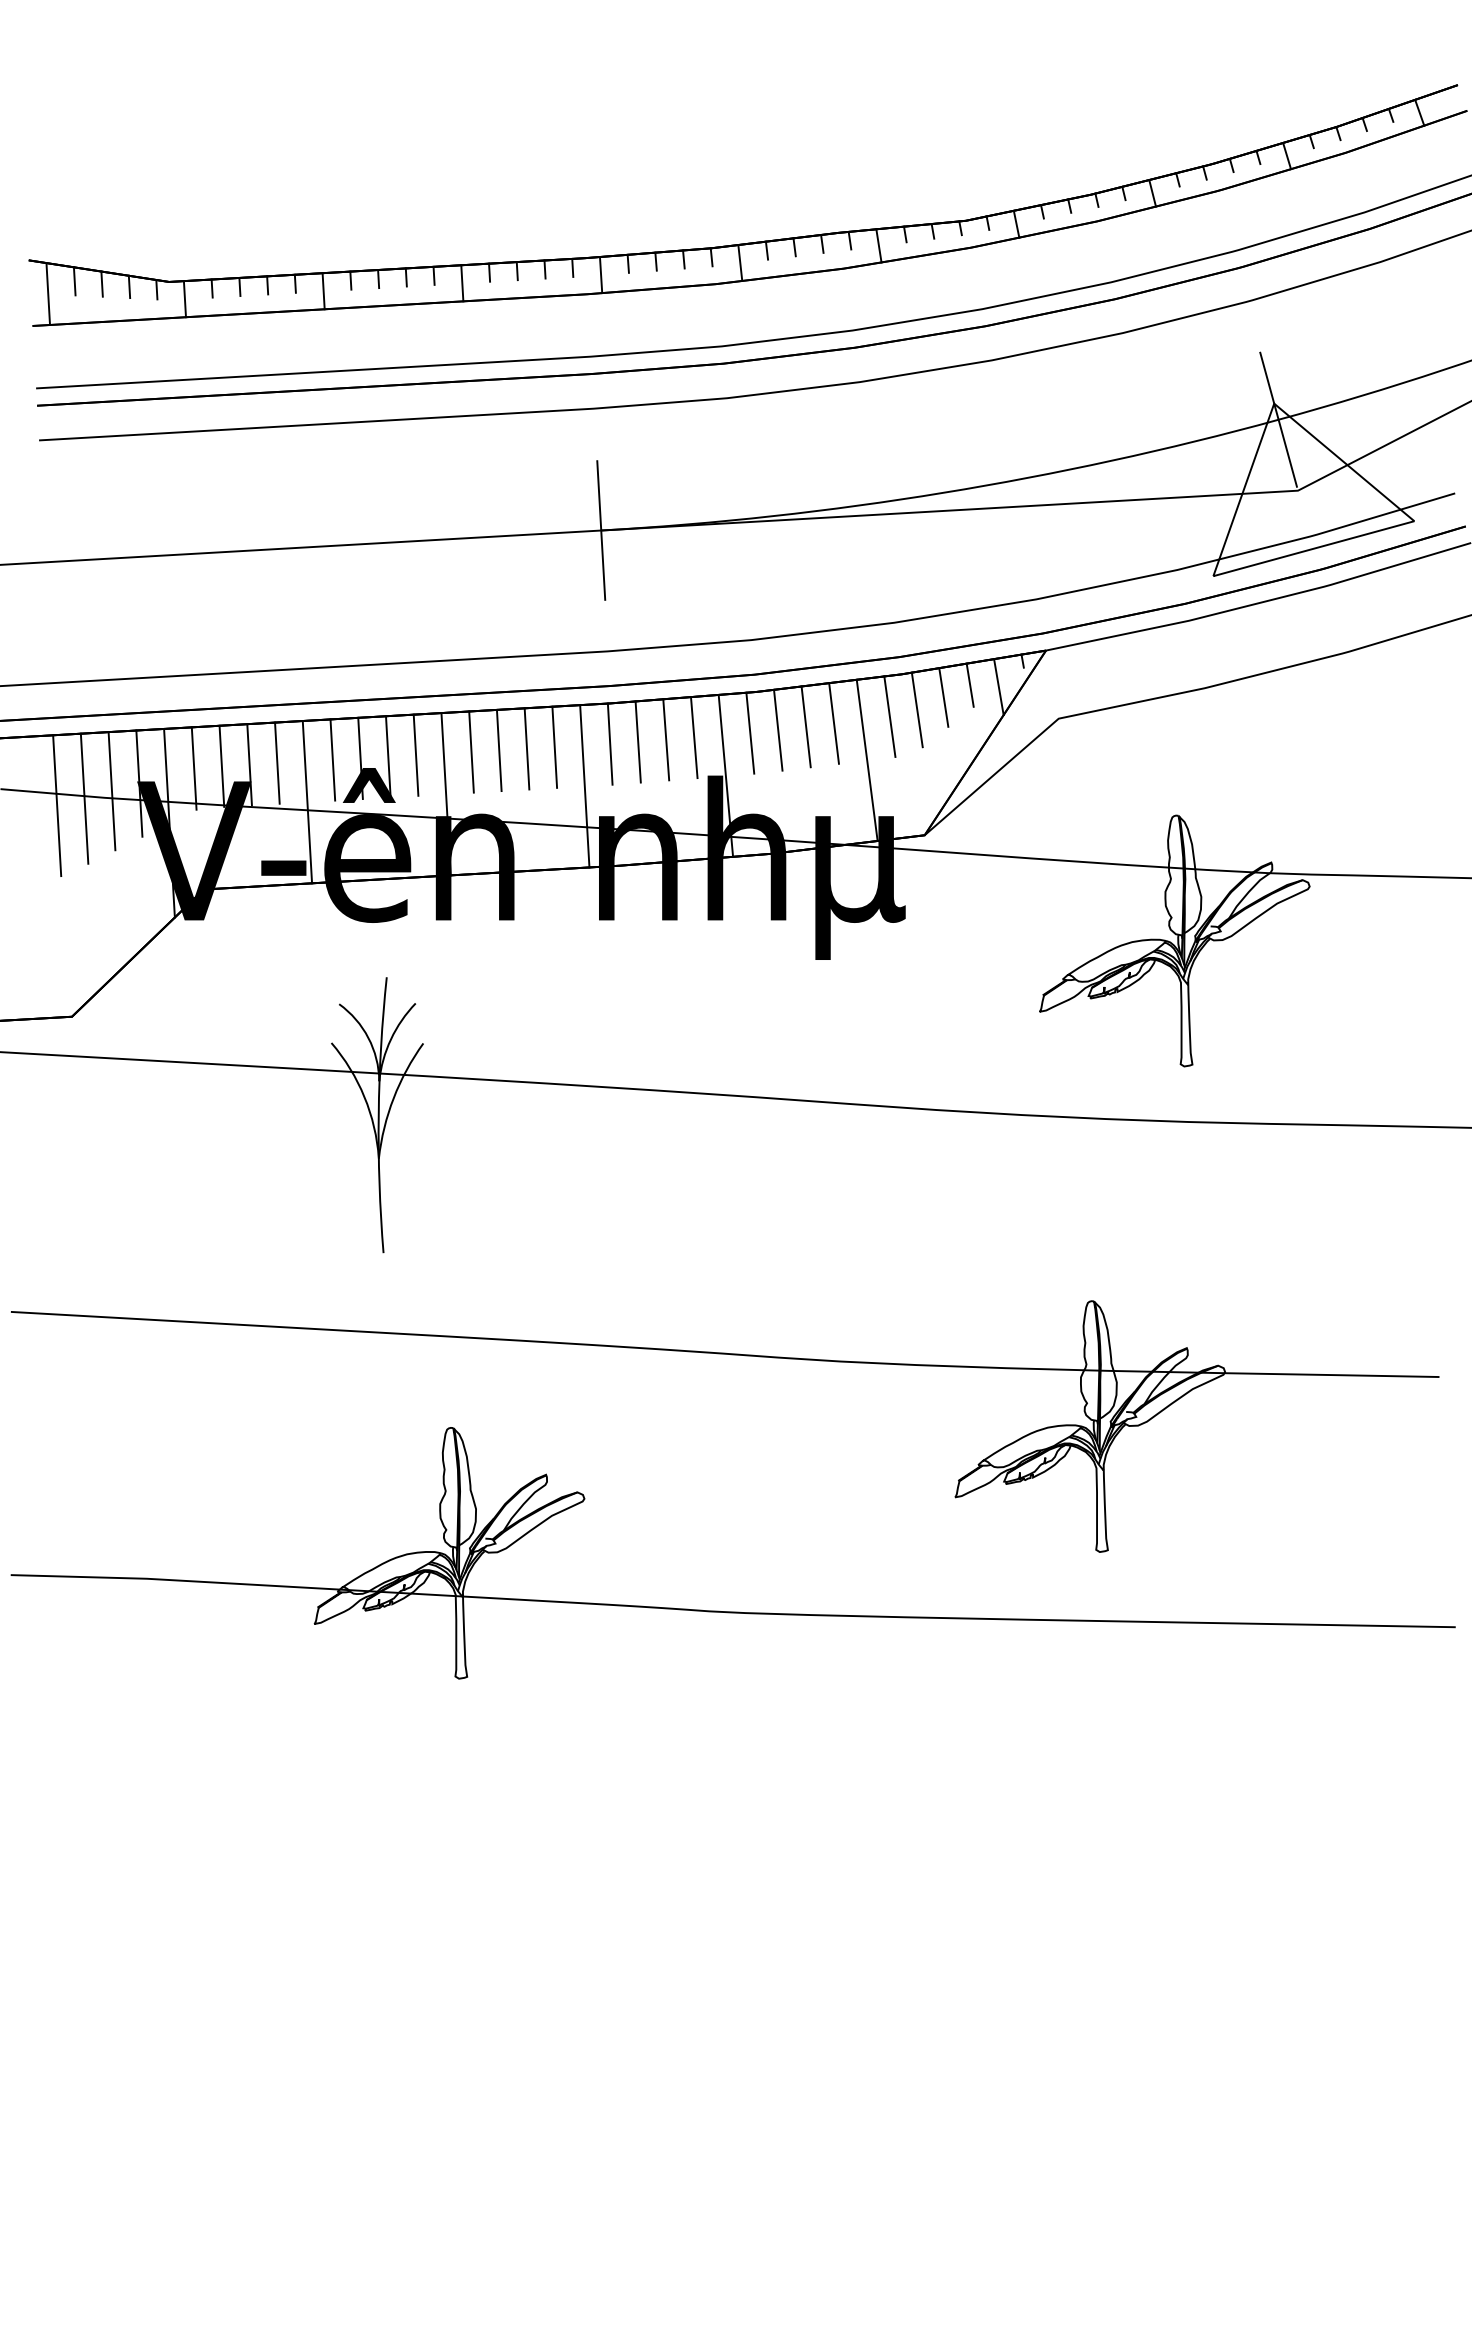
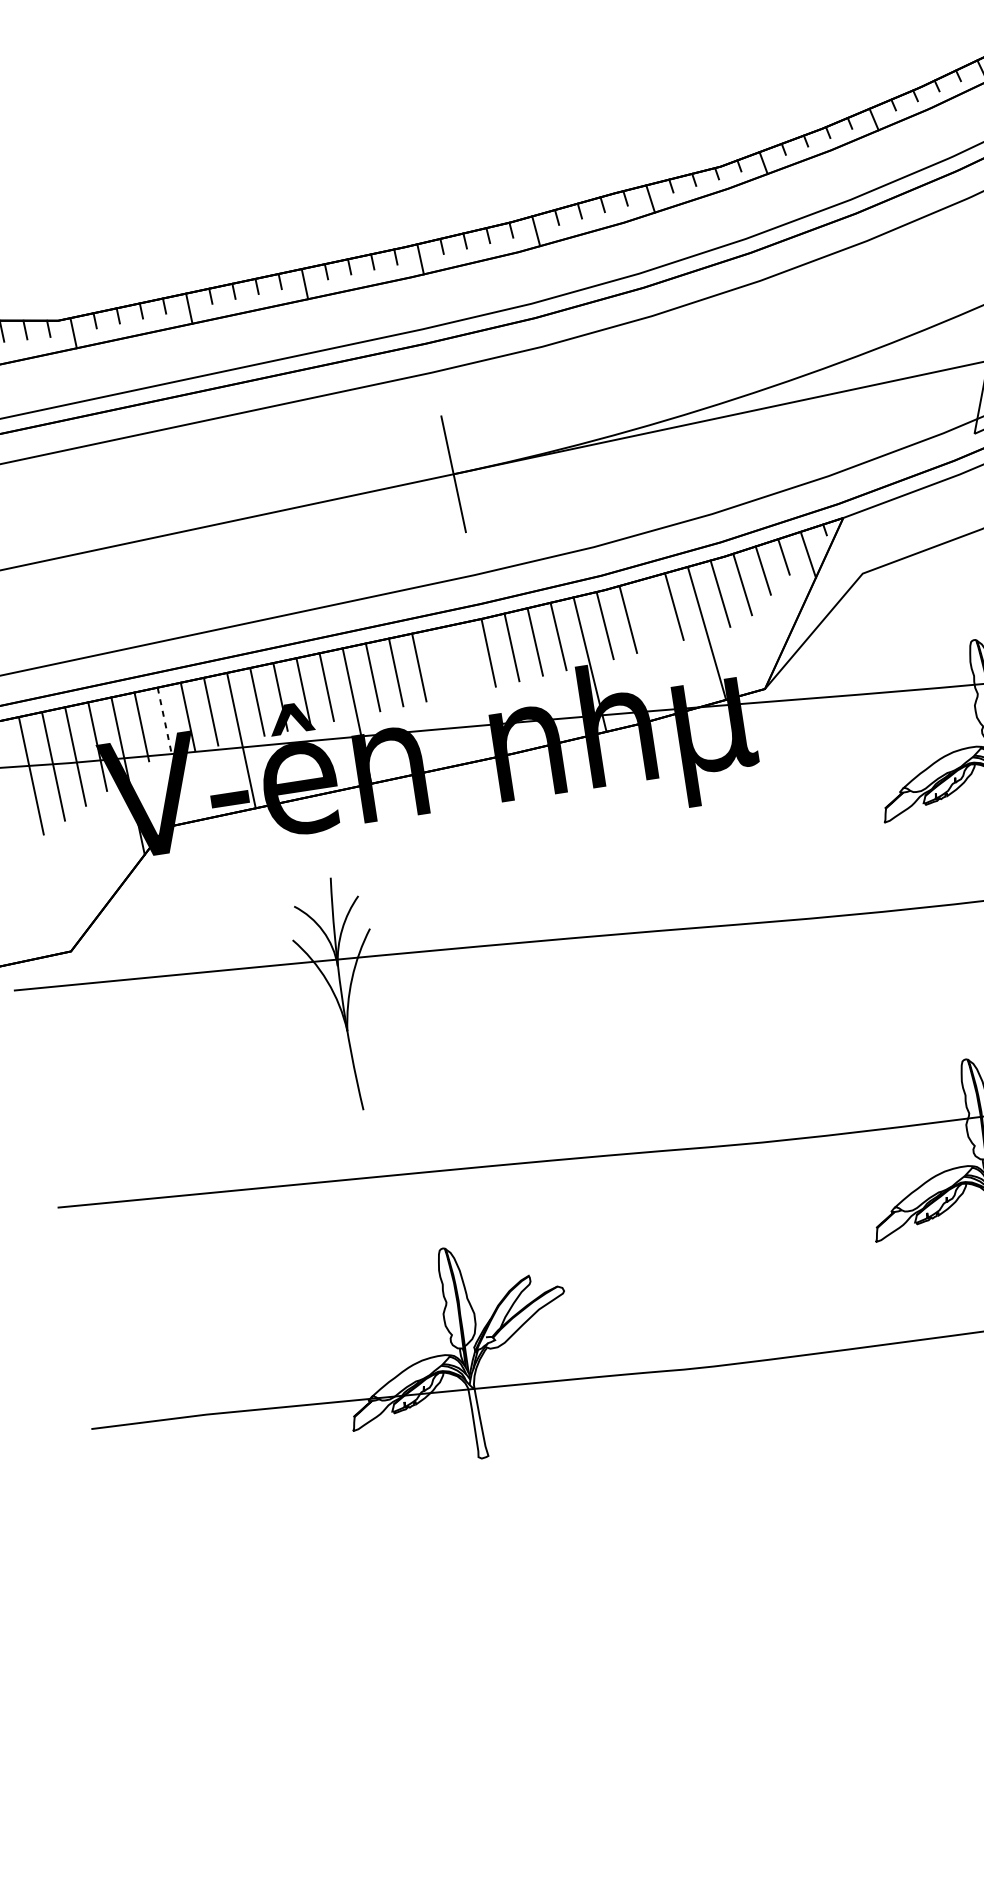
line: (805, 726) -> (650, 612), removed
line: (554, 746) -> (442, 661), removed
line: (221, 766) -> (164, 721), solid -> dashed
line: (584, 786) -> (472, 691), removed

